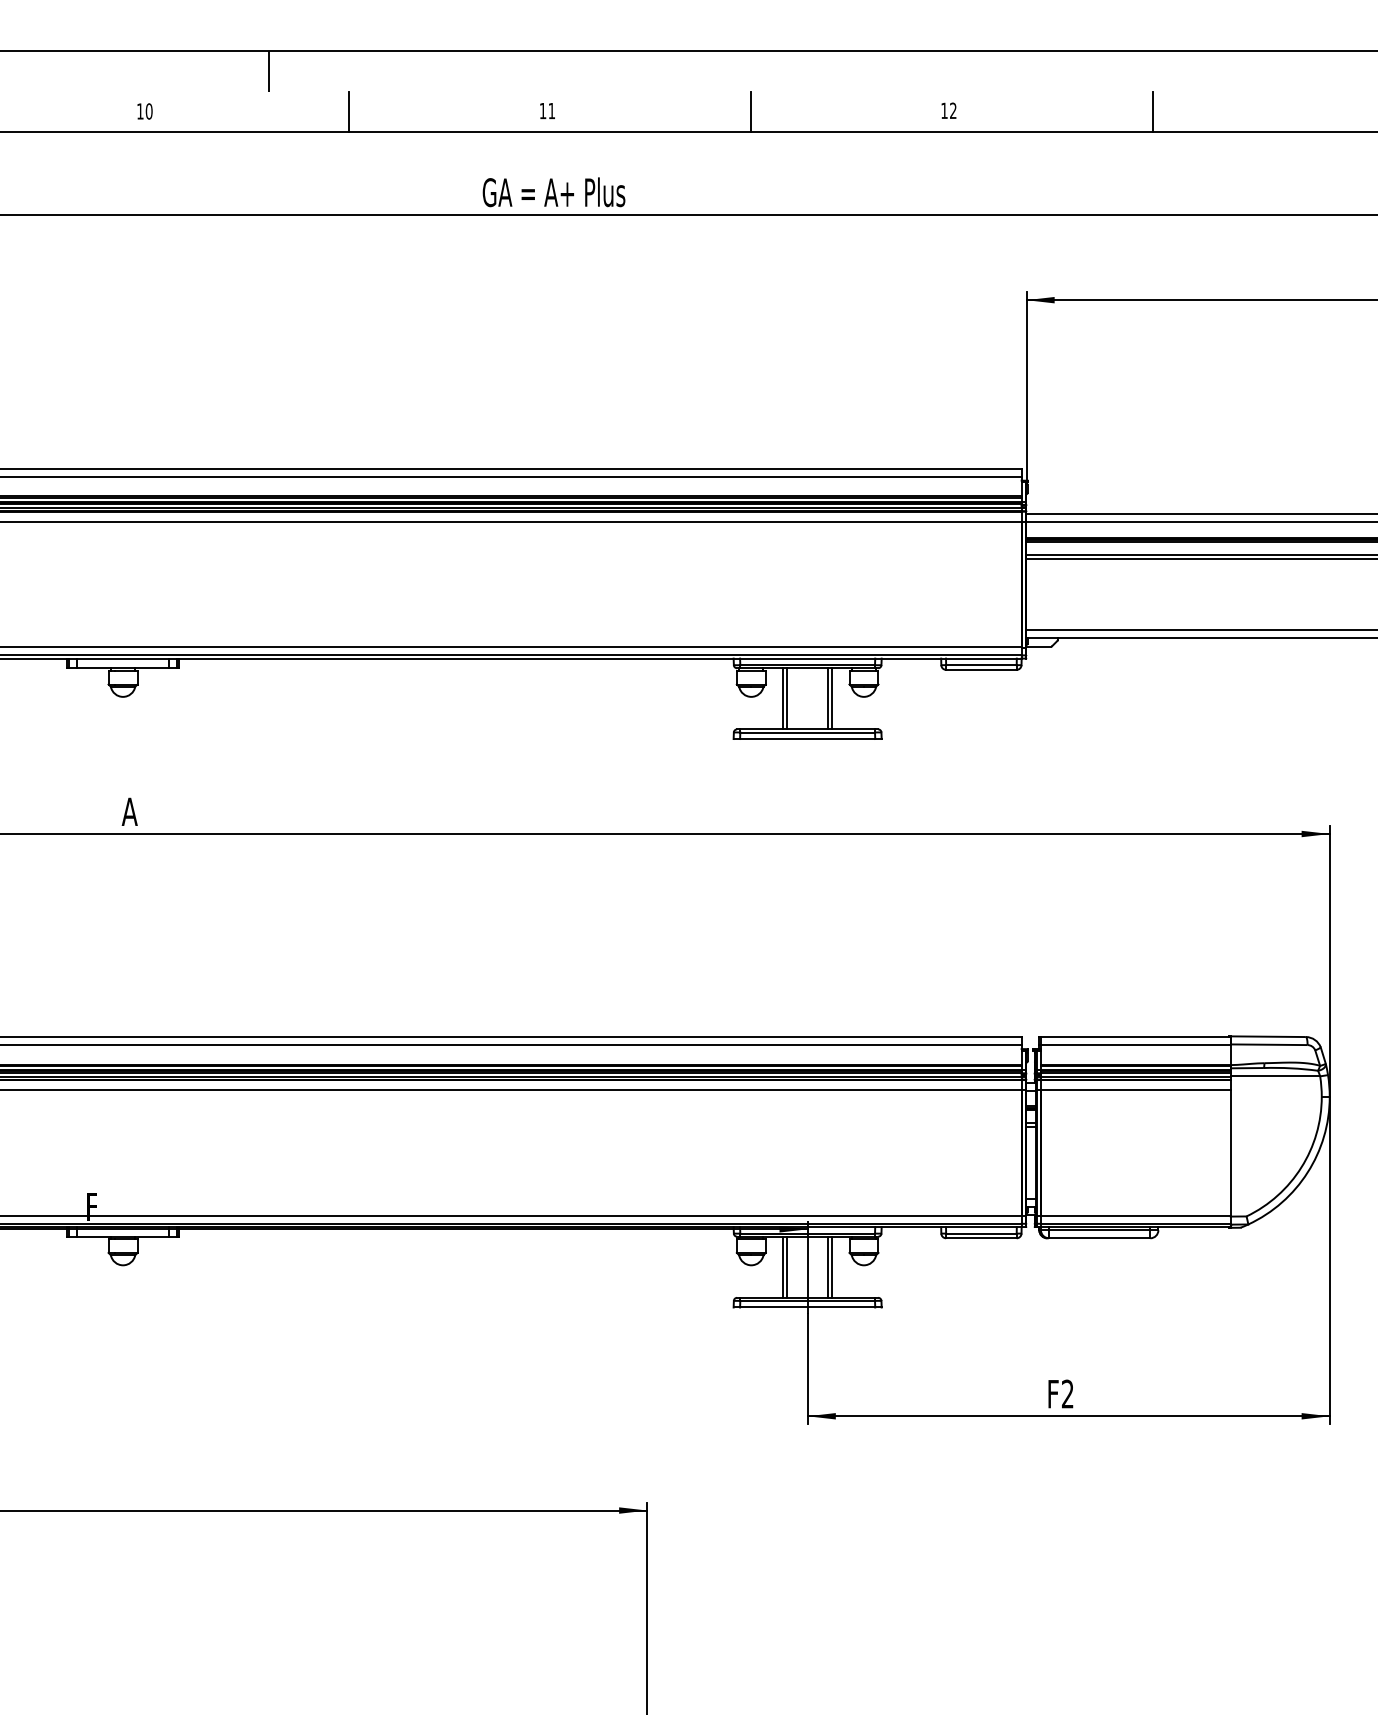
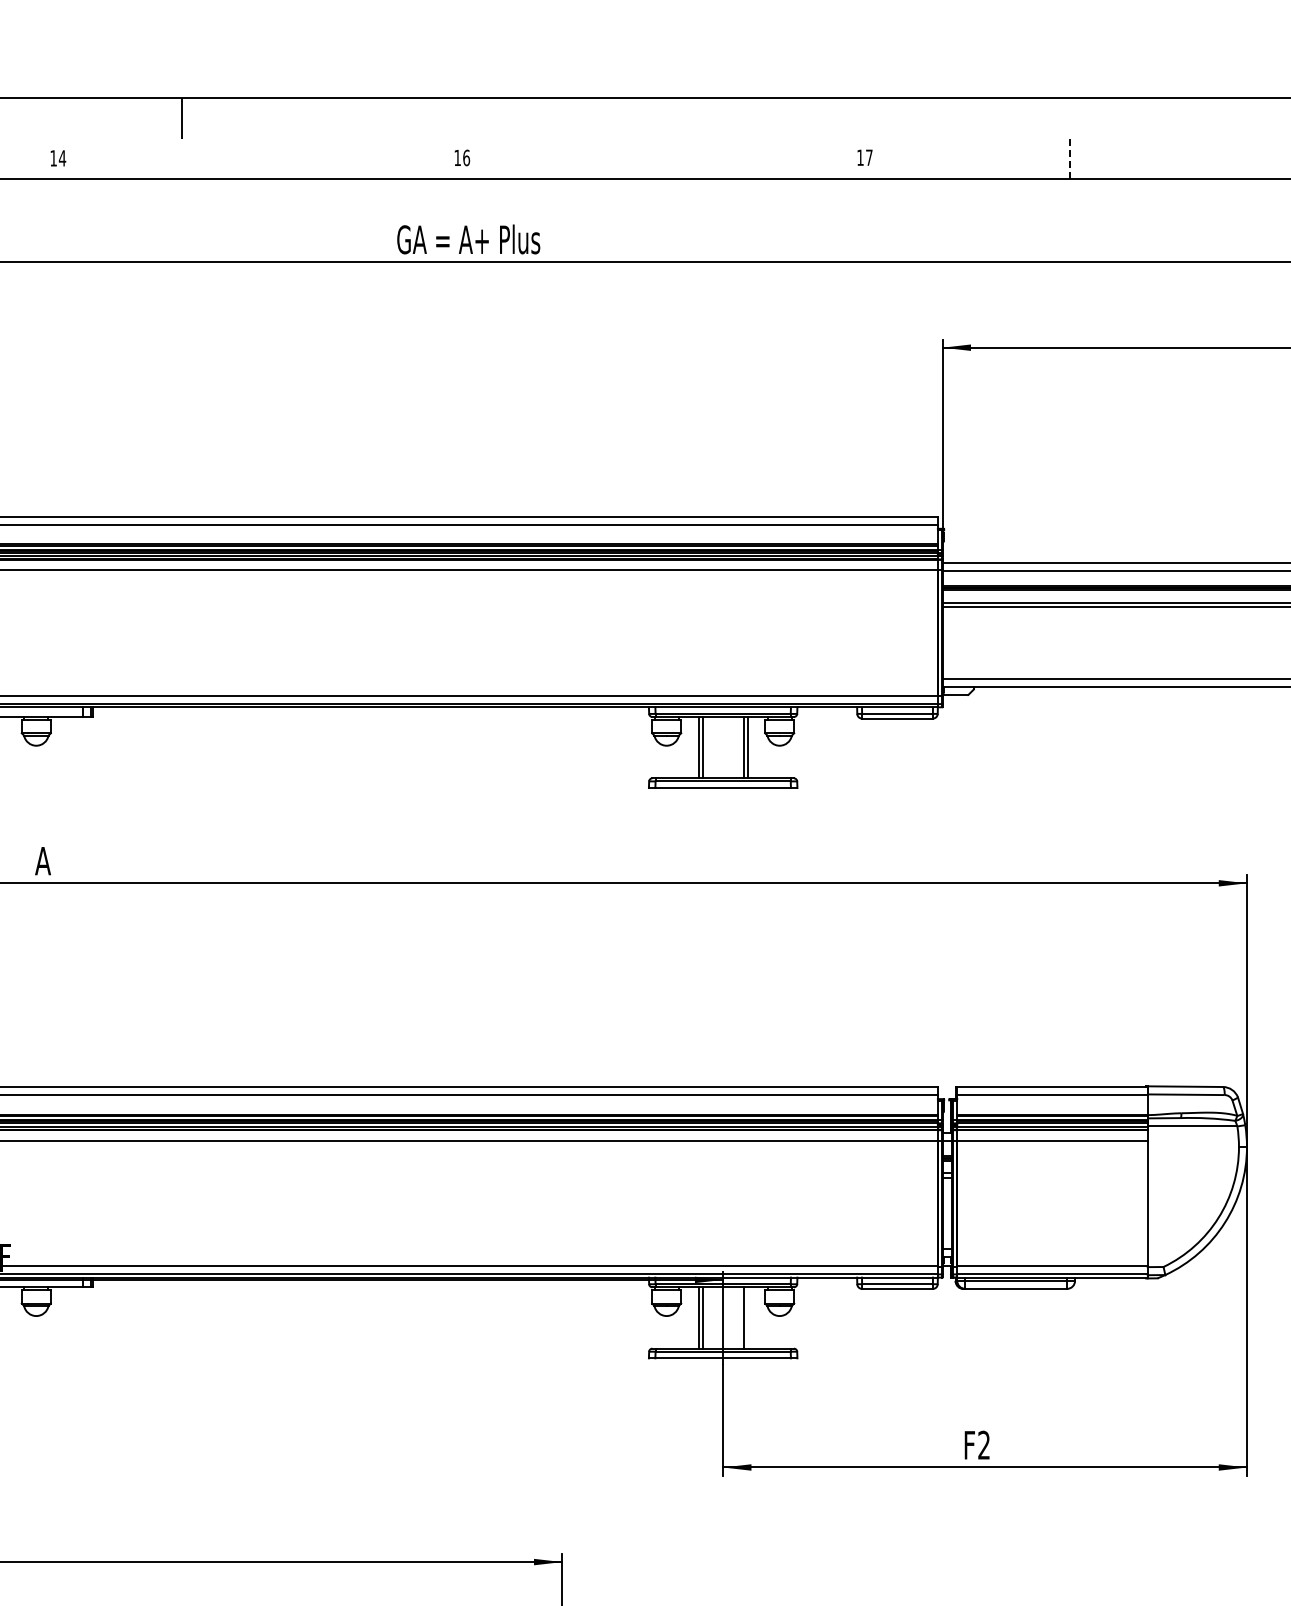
text: (551, 110) -> (466, 157), 11 -> 16
text: (953, 110) -> (869, 157), 12 -> 17
text: (148, 111) -> (61, 158), 10 -> 14
line: (348, 111) -> (262, 158), removed
line: (751, 111) -> (666, 158), removed
line: (1153, 112) -> (1070, 159), solid -> dashed
line: (832, 1266) -> (748, 1317), removed

